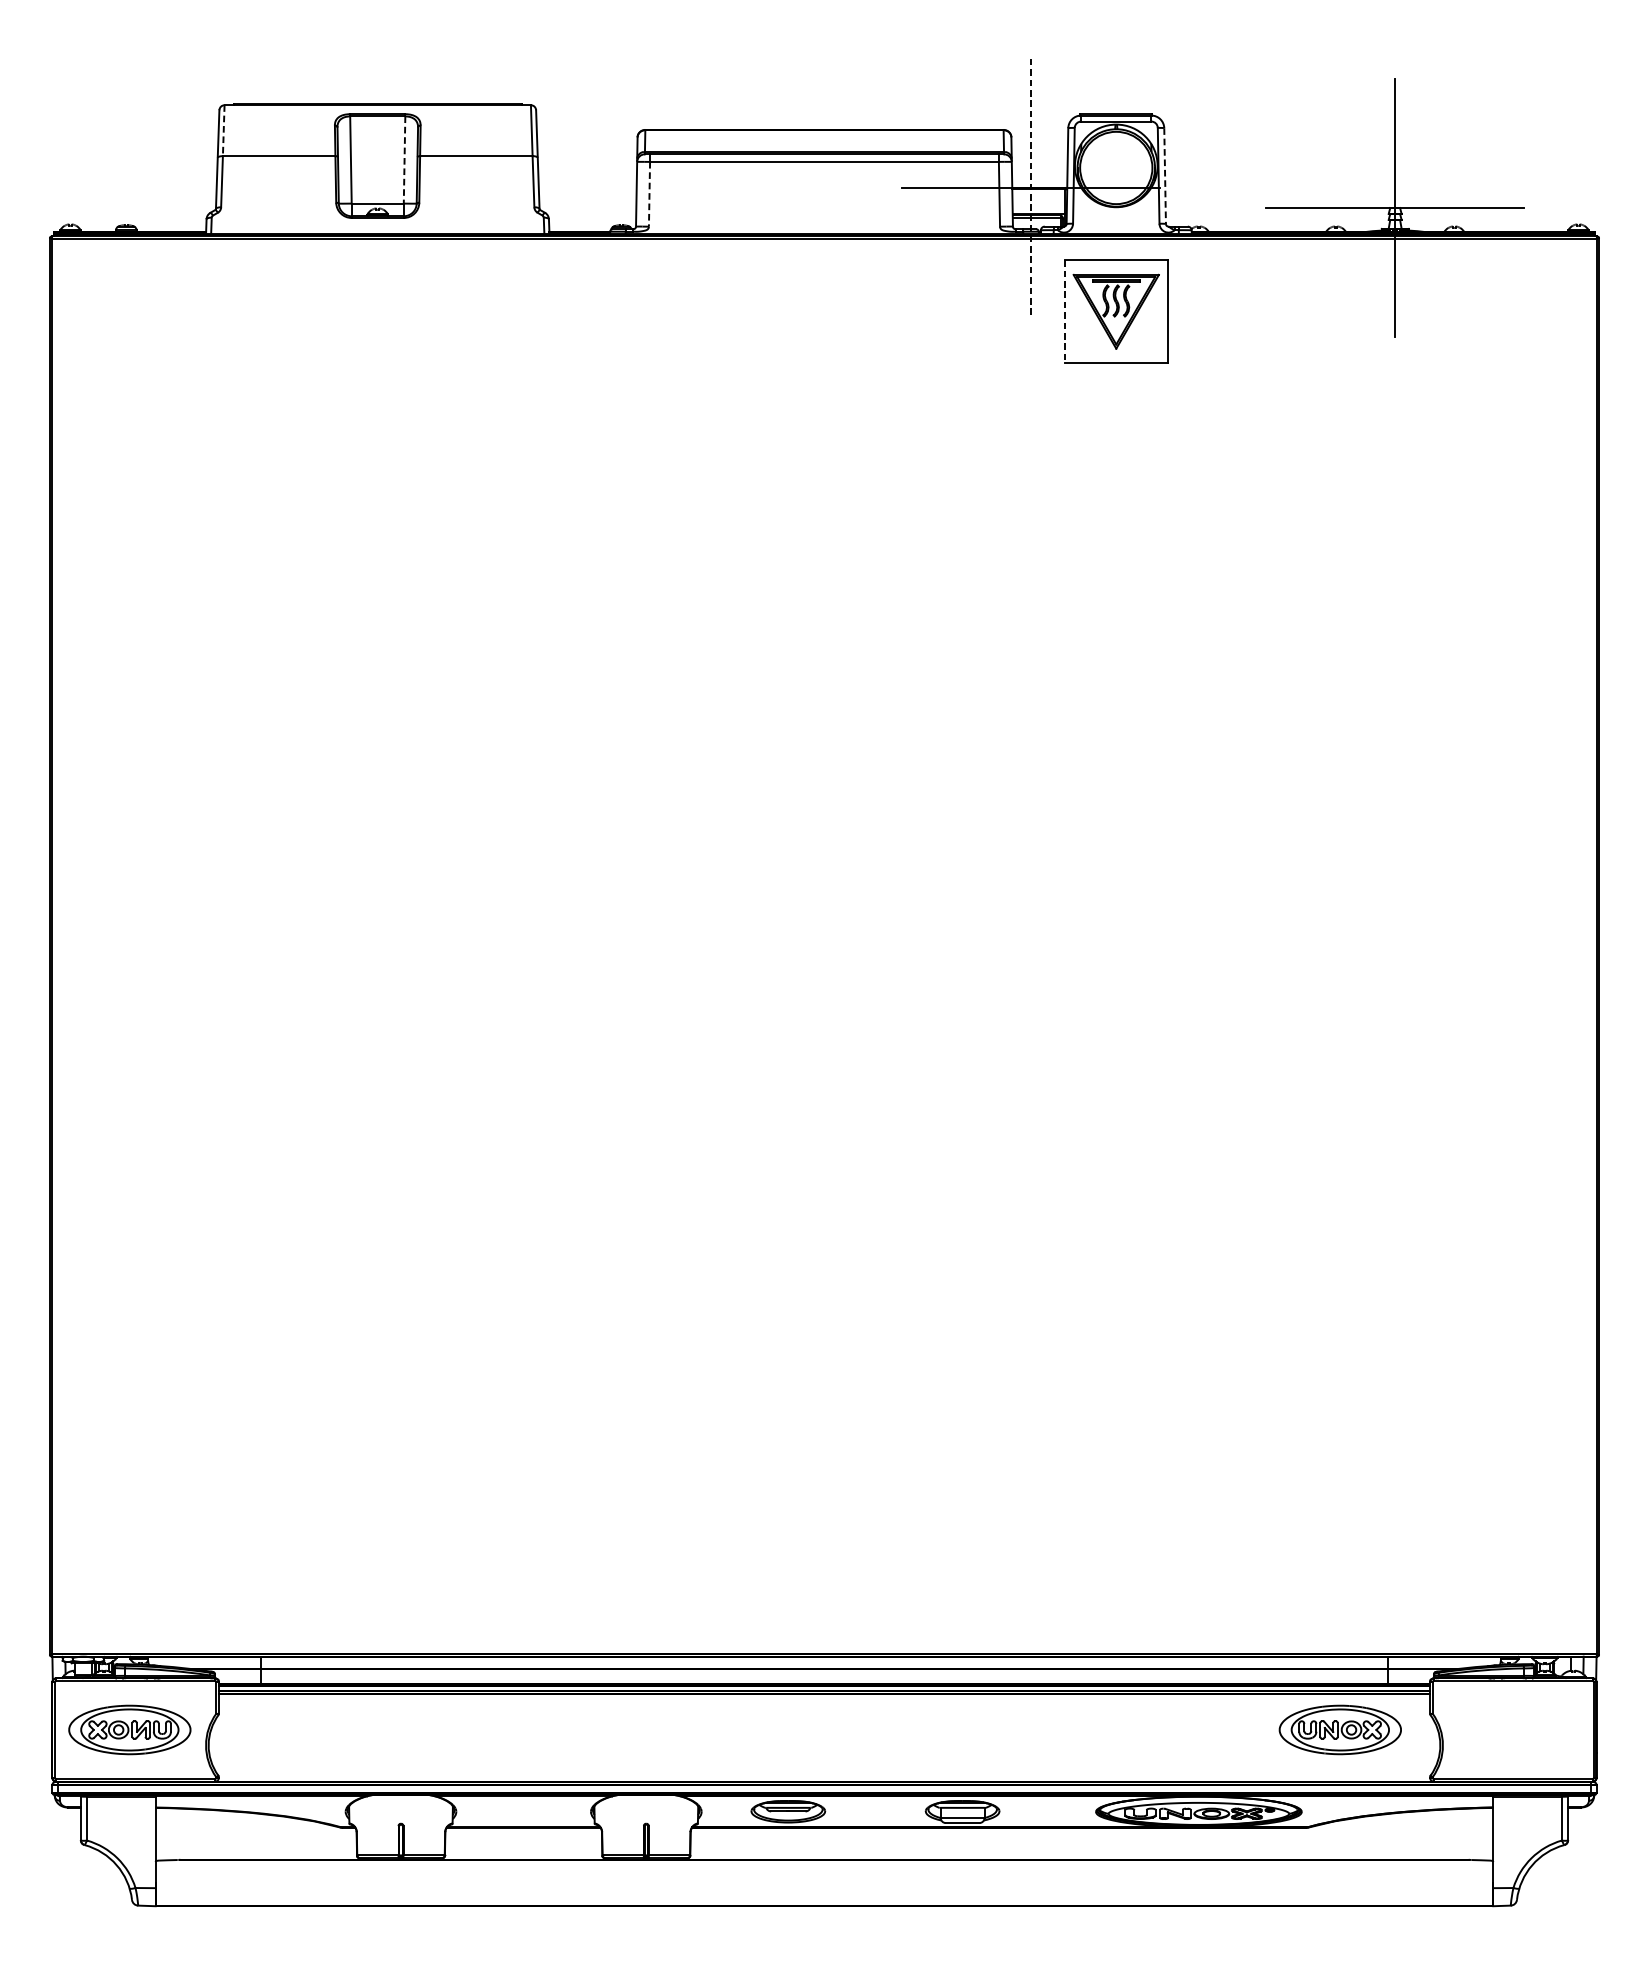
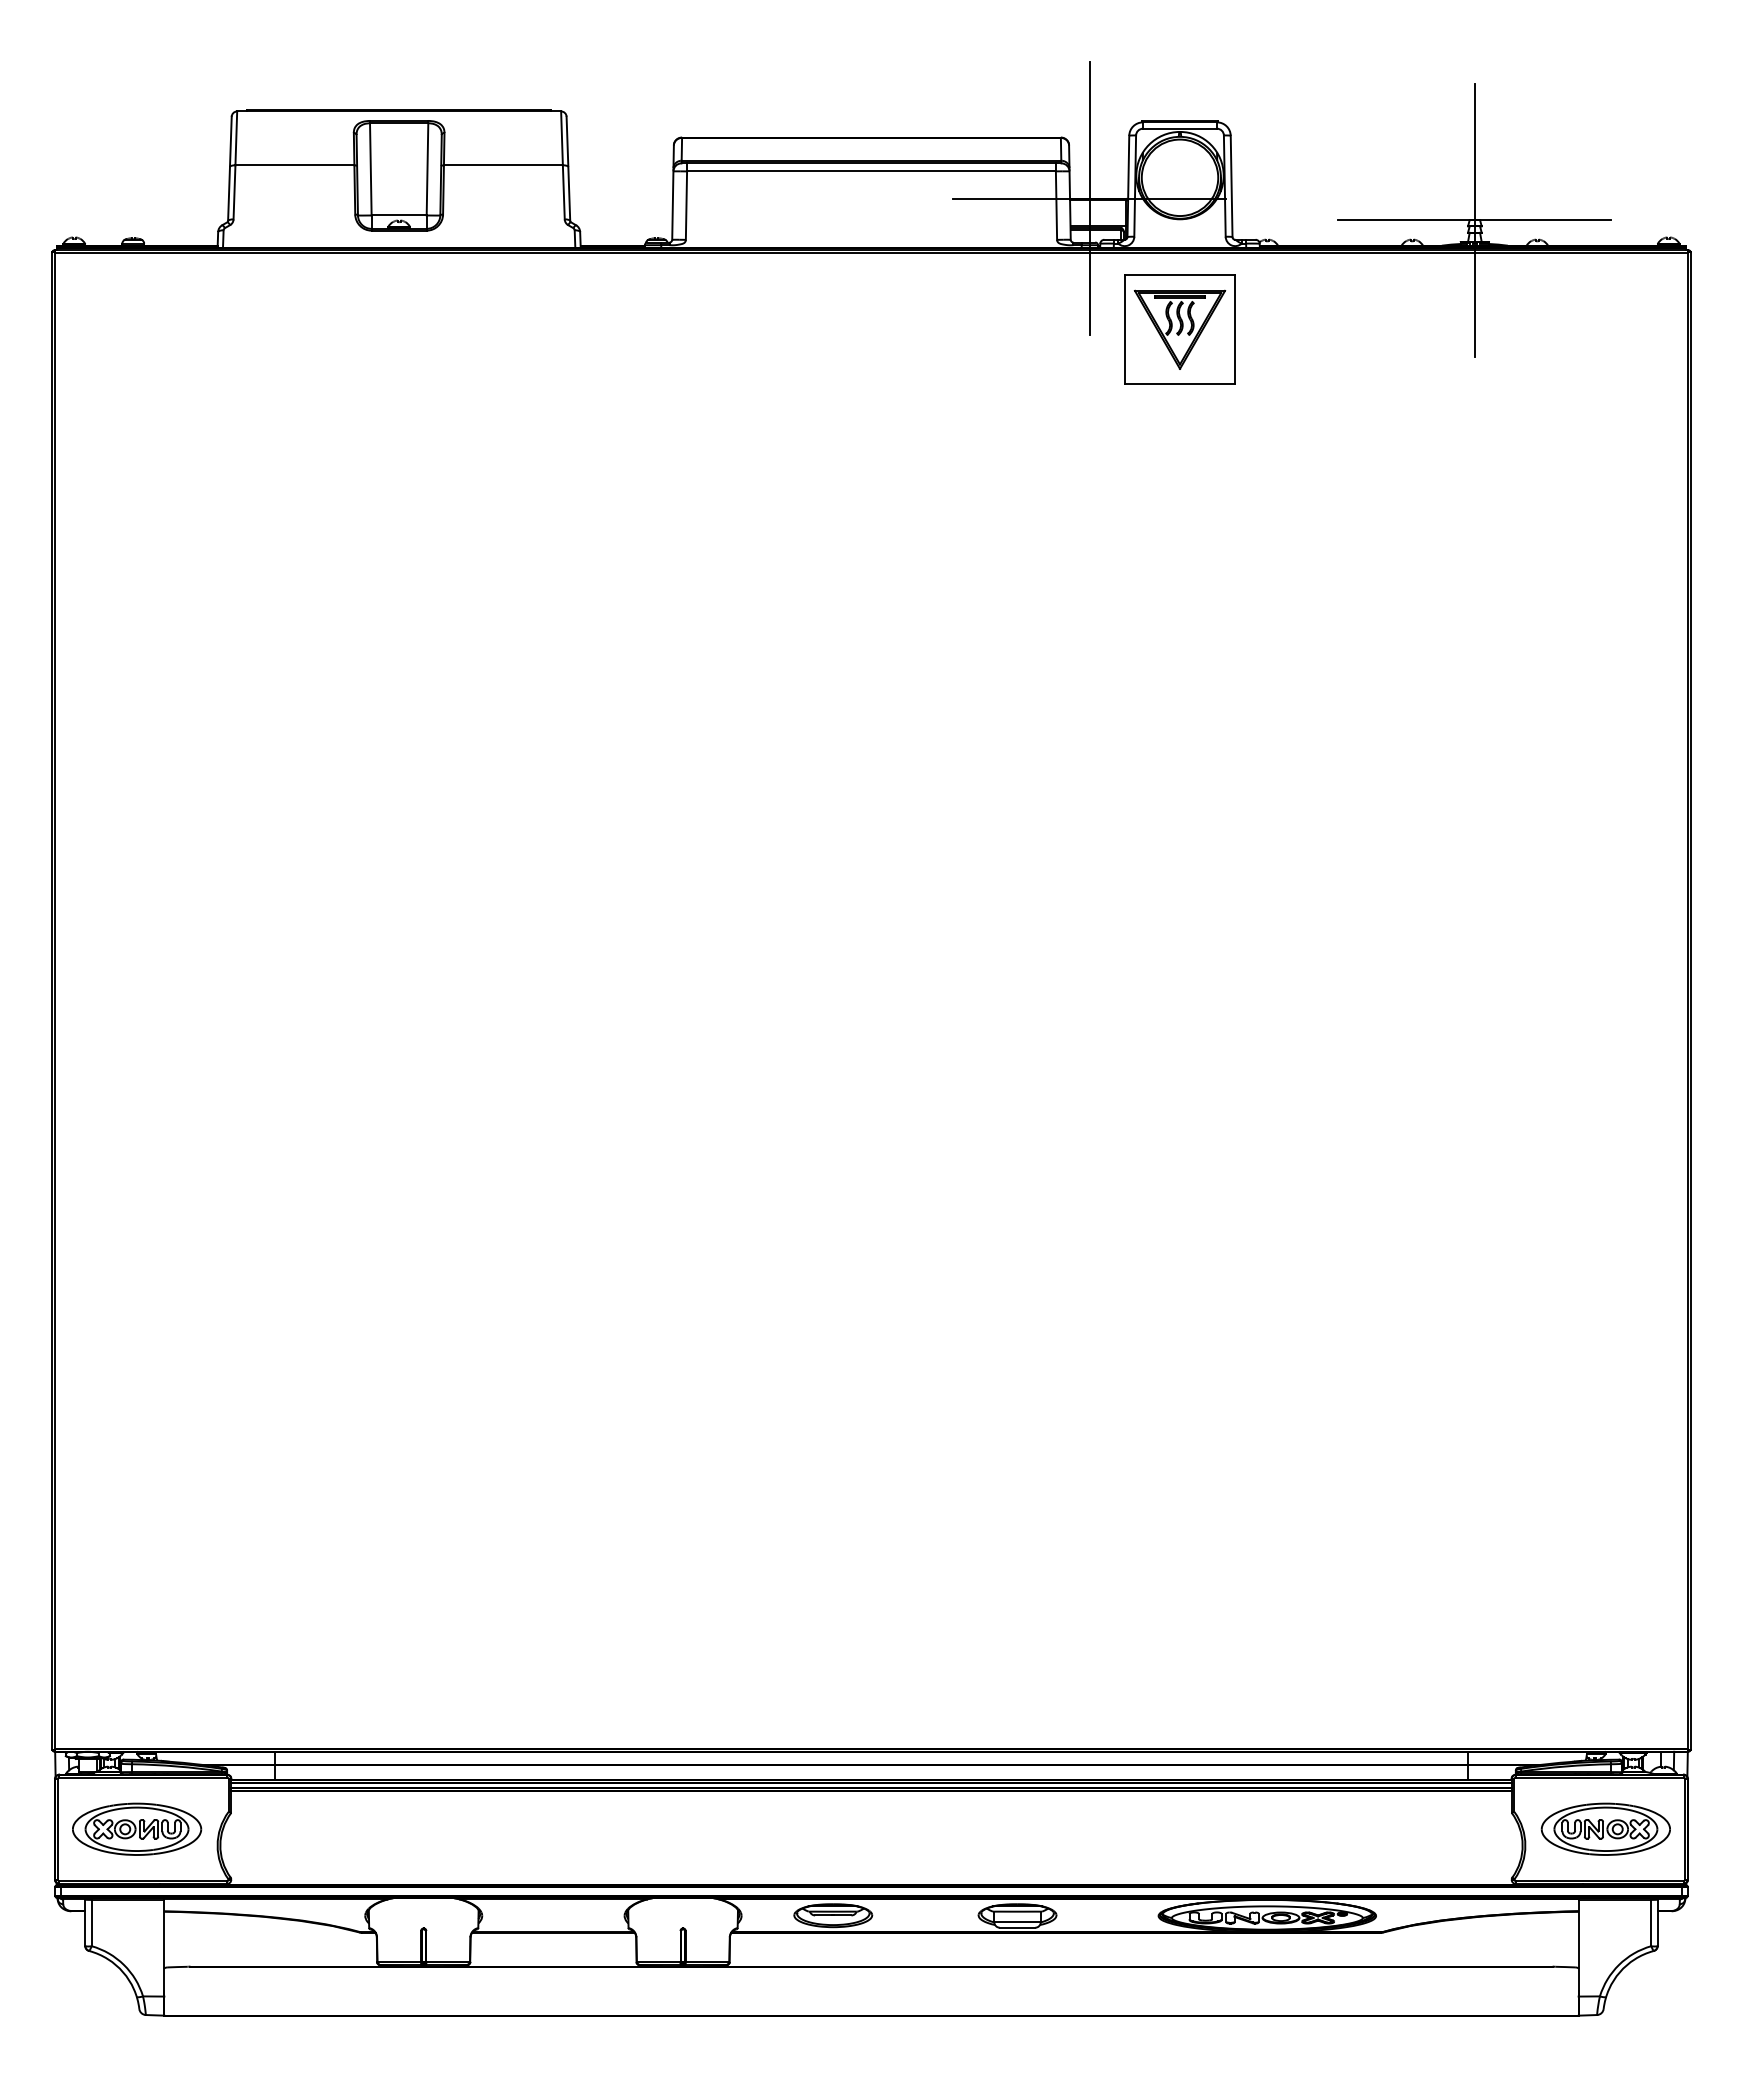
line: (223, 130) -> (236, 138), dashed -> solid
line: (404, 160) -> (427, 169), dashed -> solid
line: (1164, 176) -> (1231, 186), dashed -> solid
line: (1030, 187) -> (1089, 198), dashed -> solid
line: (649, 195) -> (686, 206), dashed -> solid
line: (1064, 311) -> (1125, 329), dashed -> solid
part: (1339, 1729) -> (1605, 1828), moved

